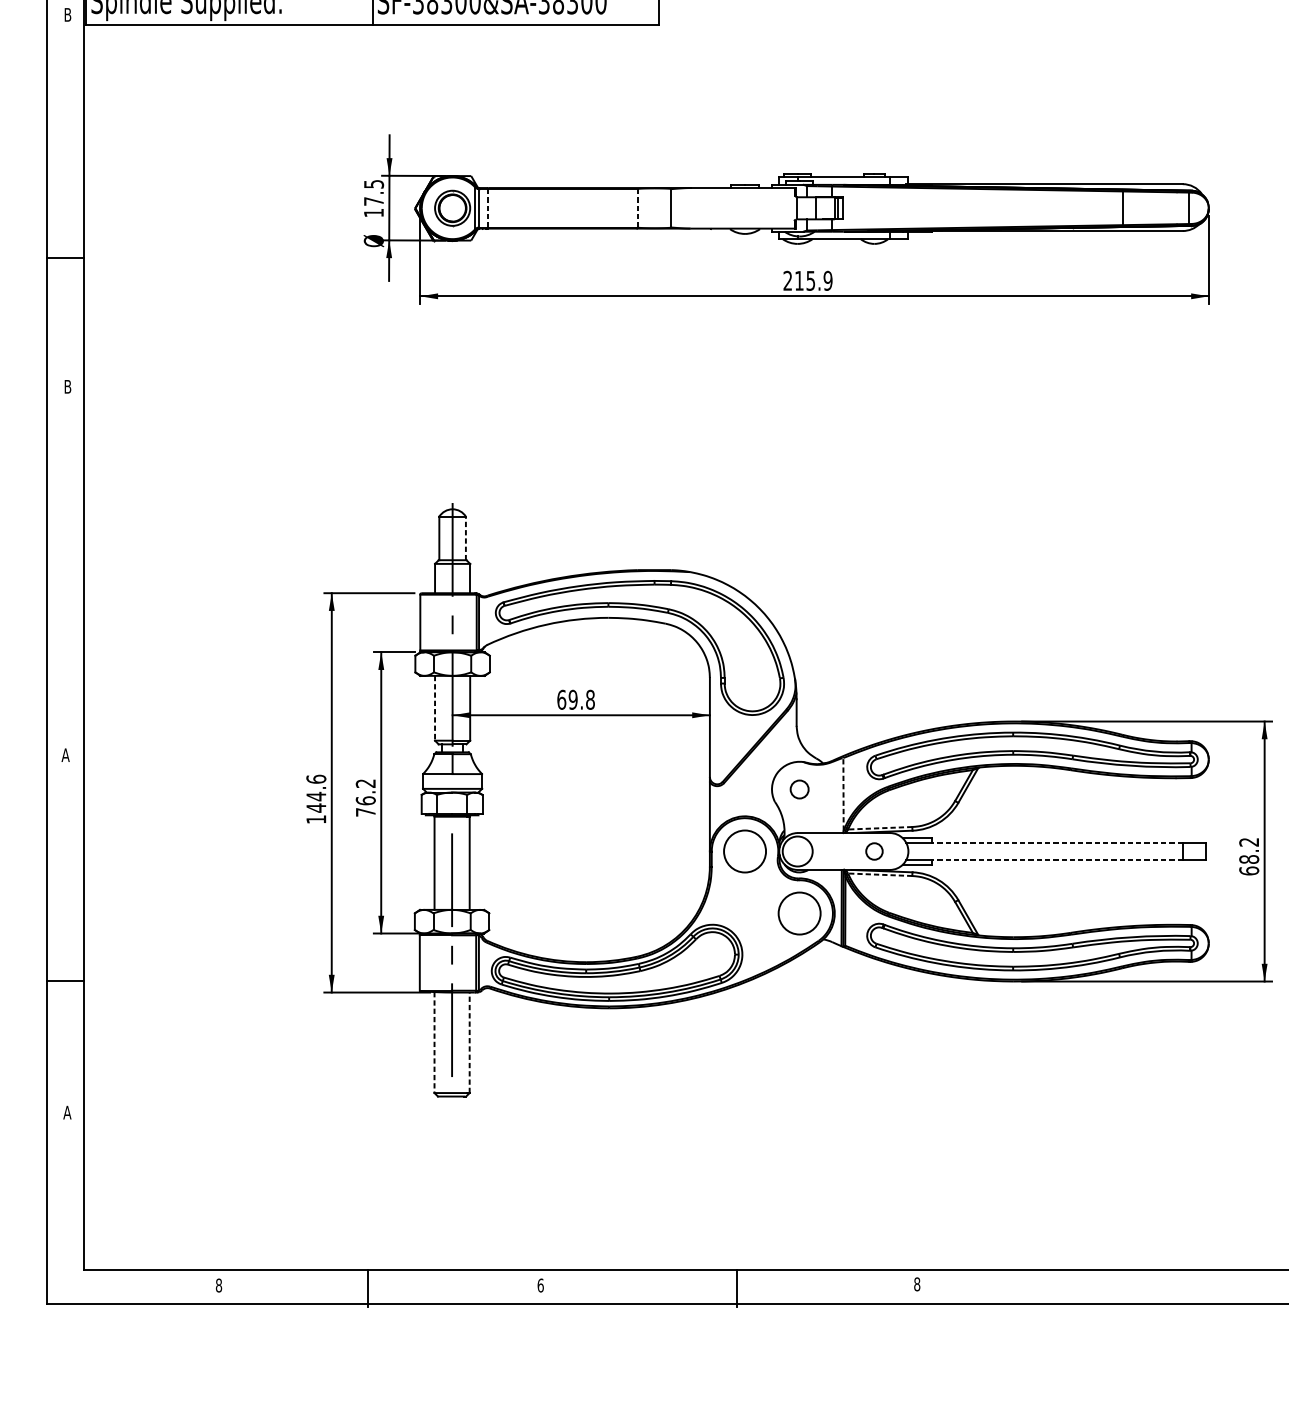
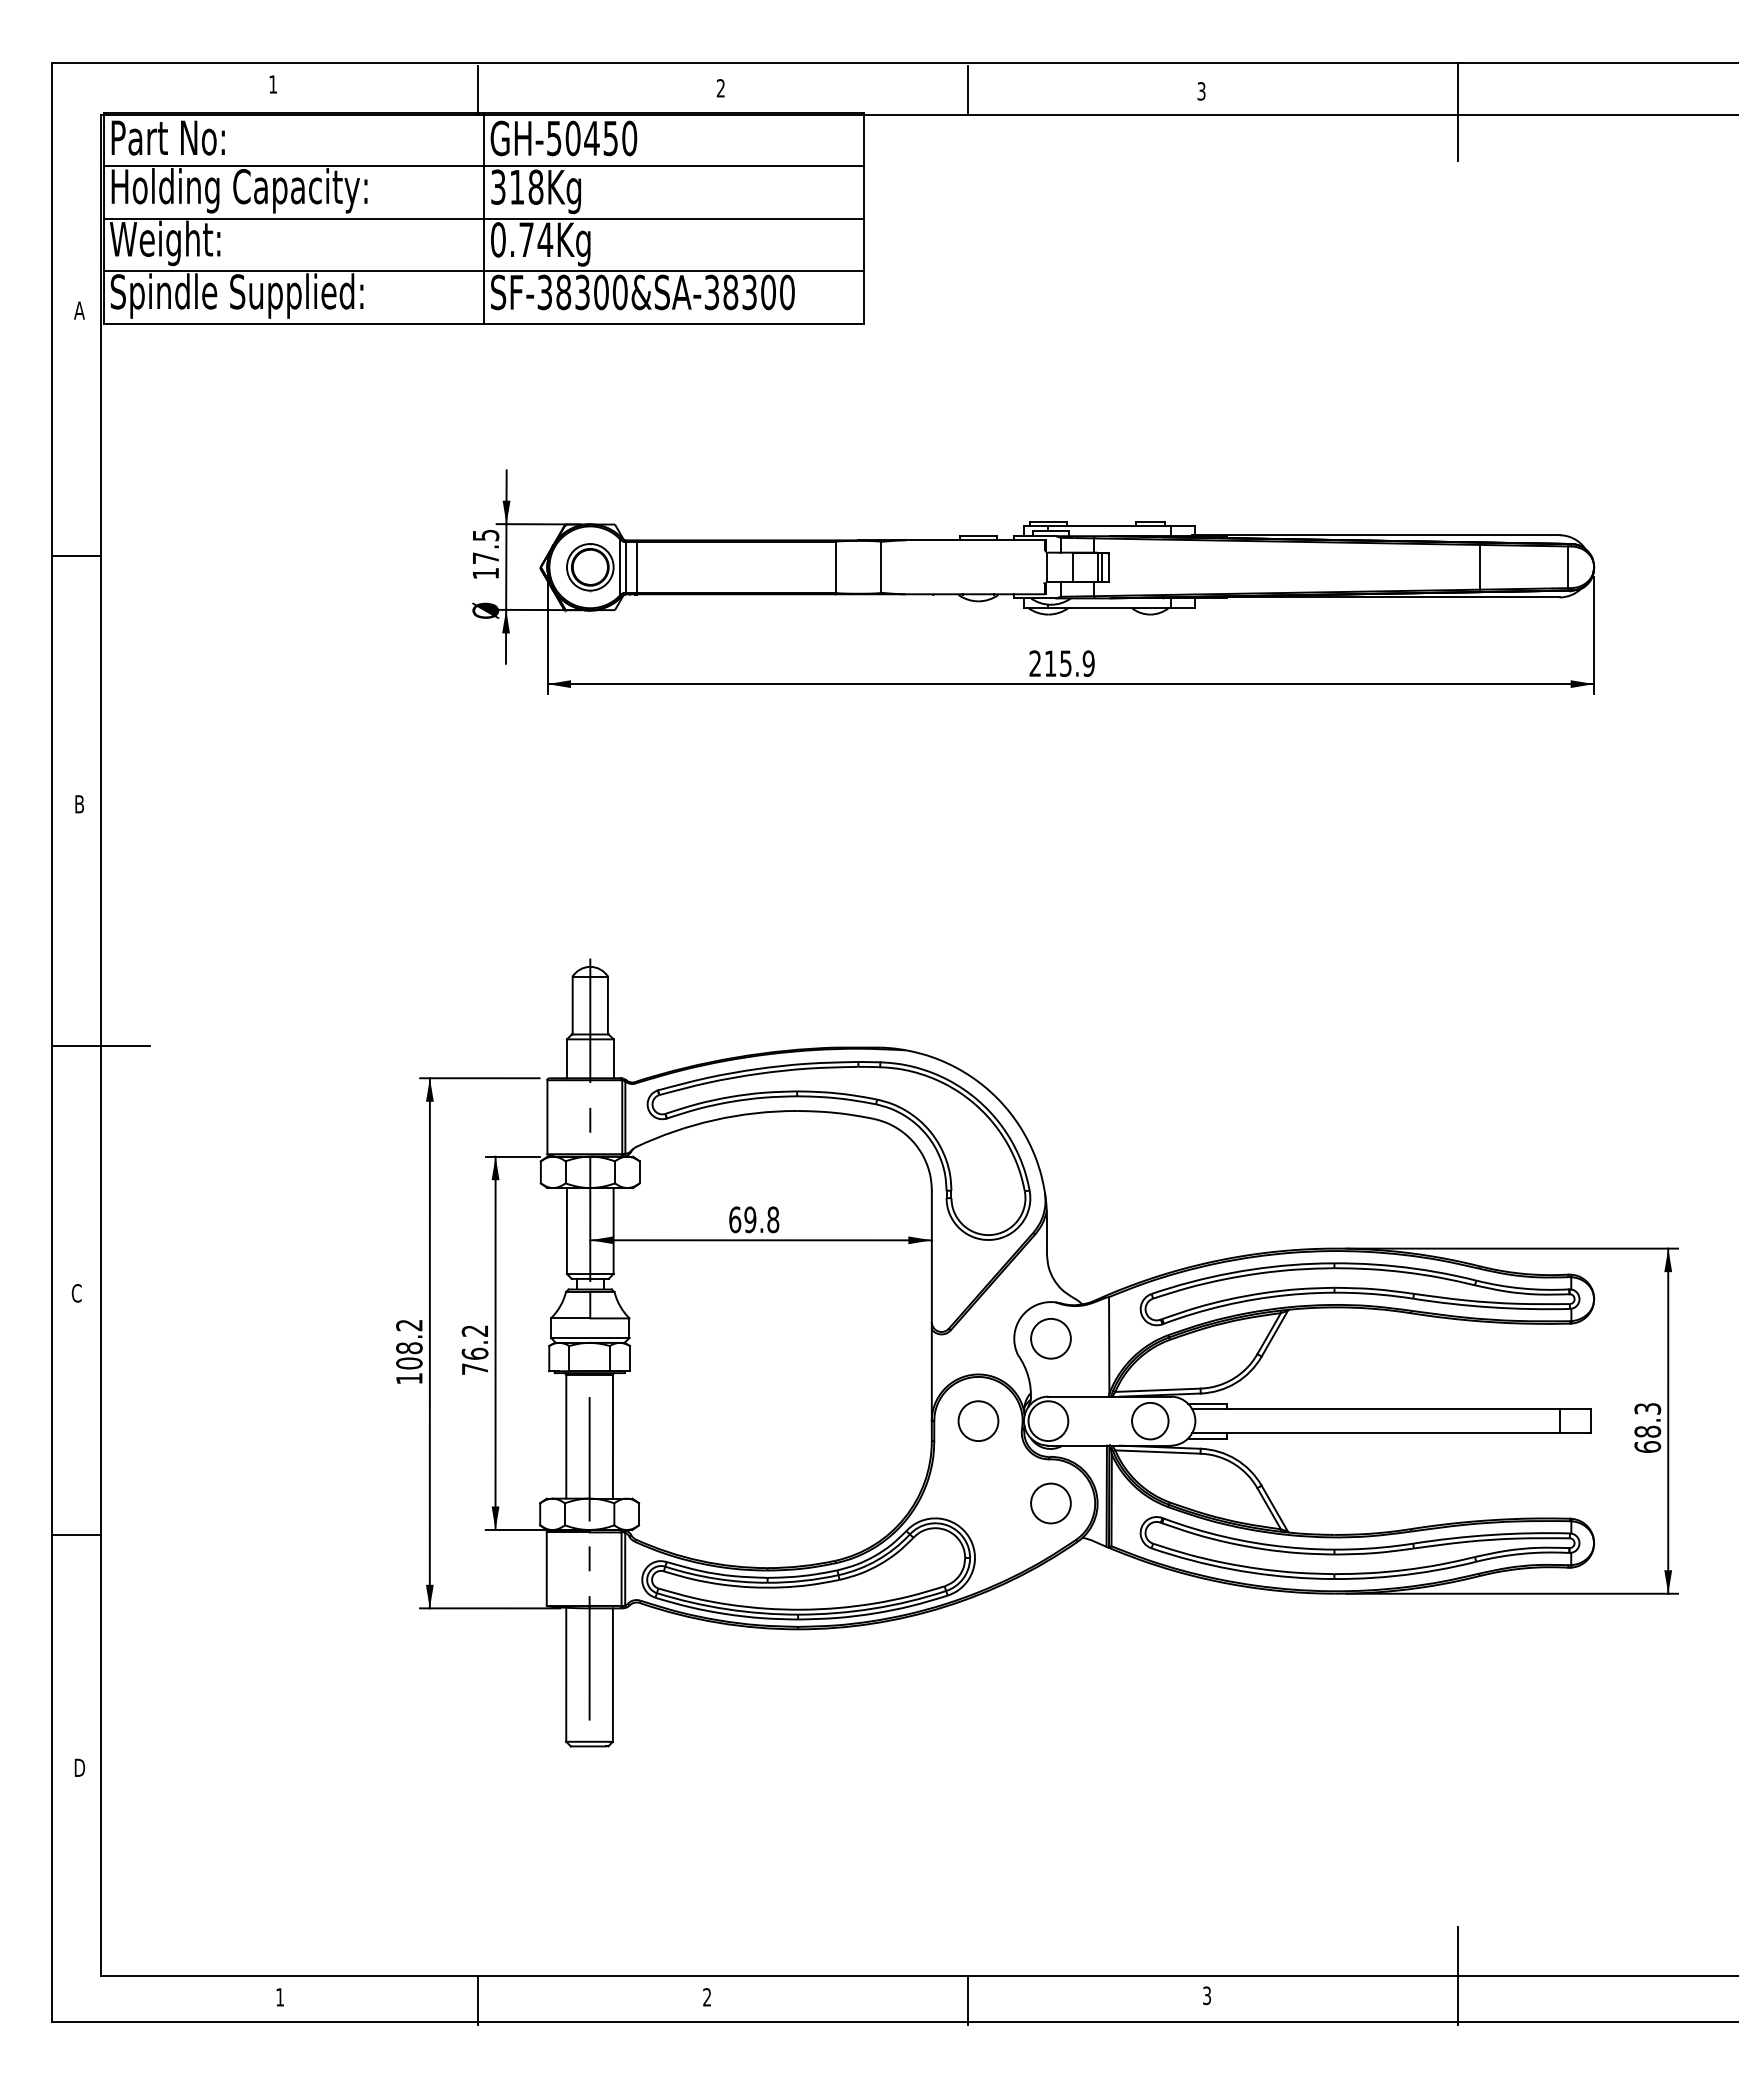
text: (67, 14) -> (79, 310), B -> A
line: (487, 207) -> (636, 566), dashed -> solid
line: (638, 208) -> (836, 567), dashed -> solid
line: (65, 257) -> (76, 555), moved
line: (465, 538) -> (607, 1005), dashed -> solid
line: (84, 568) -> (101, 1045), added
line: (434, 708) -> (566, 1231), dashed -> solid
text: (65, 755) -> (76, 1293), A -> C
circle: (799, 789) -> (1050, 1338), size x1.67
text: (316, 793) -> (409, 1344), 144.6 -> 108.2
line: (843, 793) -> (1109, 1344), dashed -> solid
line: (879, 828) -> (1157, 1390), dashed -> solid
text: (1249, 841) -> (1647, 1408), 68.2 -> 68.3
line: (1056, 842) -> (1392, 1409), dashed -> solid
circle: (745, 851) -> (978, 1421), size x0.71
circle: (874, 851) -> (1150, 1420), size x1.67
line: (1056, 860) -> (1392, 1432), dashed -> solid
line: (879, 875) -> (1157, 1452), dashed -> solid
circle: (799, 913) -> (1050, 1503), size x0.71
line: (65, 980) -> (76, 1535), moved
line: (434, 1043) -> (566, 1675), dashed -> solid
line: (469, 1043) -> (612, 1675), dashed -> solid
text: (67, 1112) -> (79, 1767), A -> D
line: (1106, 1269) -> (1458, 1976), added
text: (917, 1284) -> (1207, 1995), 8 -> 3
text: (219, 1285) -> (280, 1997), 8 -> 1
text: (540, 1285) -> (707, 1997), 6 -> 2

